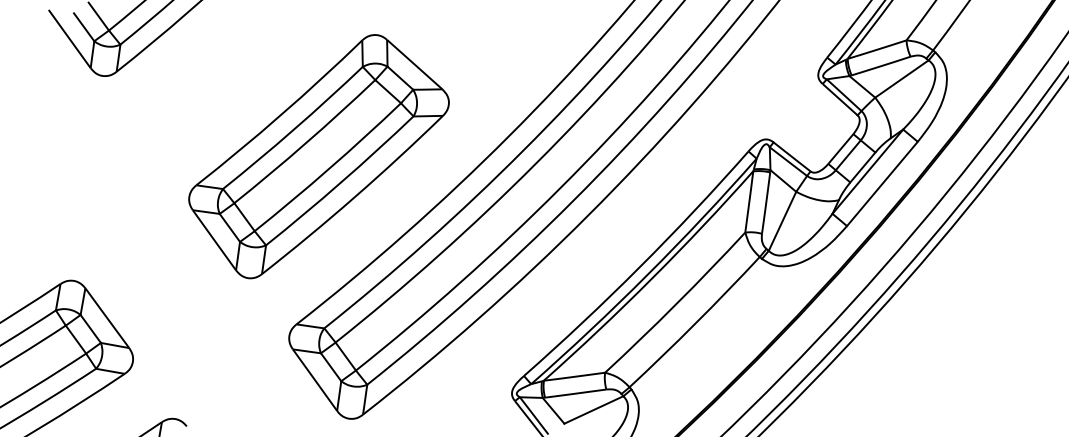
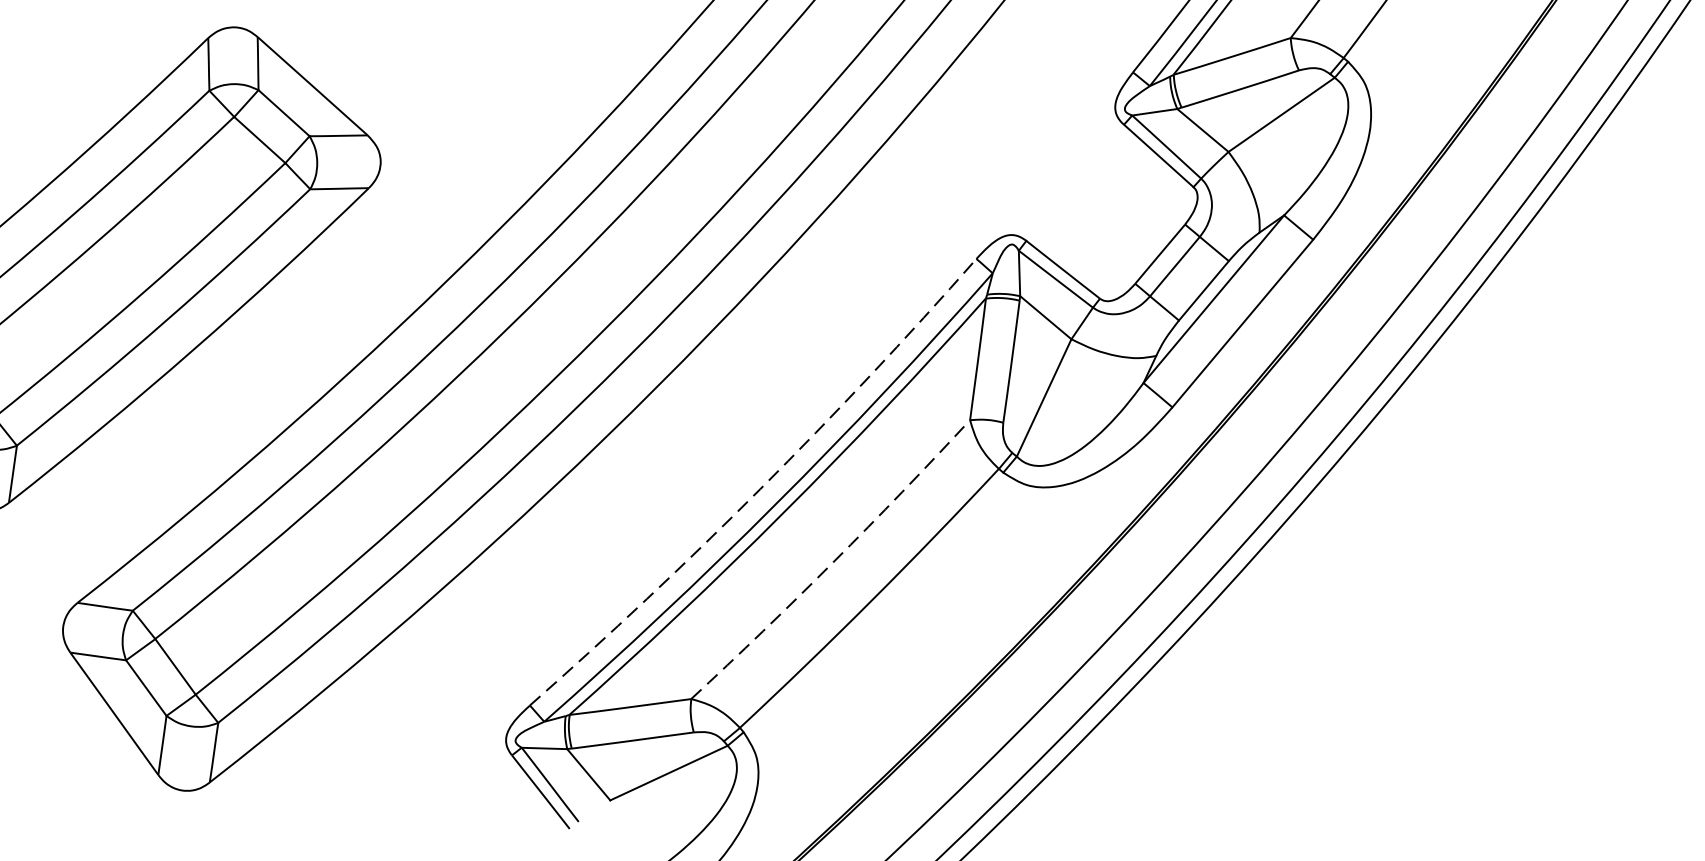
arc: (639, 267) -> (759, 489), solid -> dashed
arc: (676, 303) -> (833, 561), solid -> dashed

